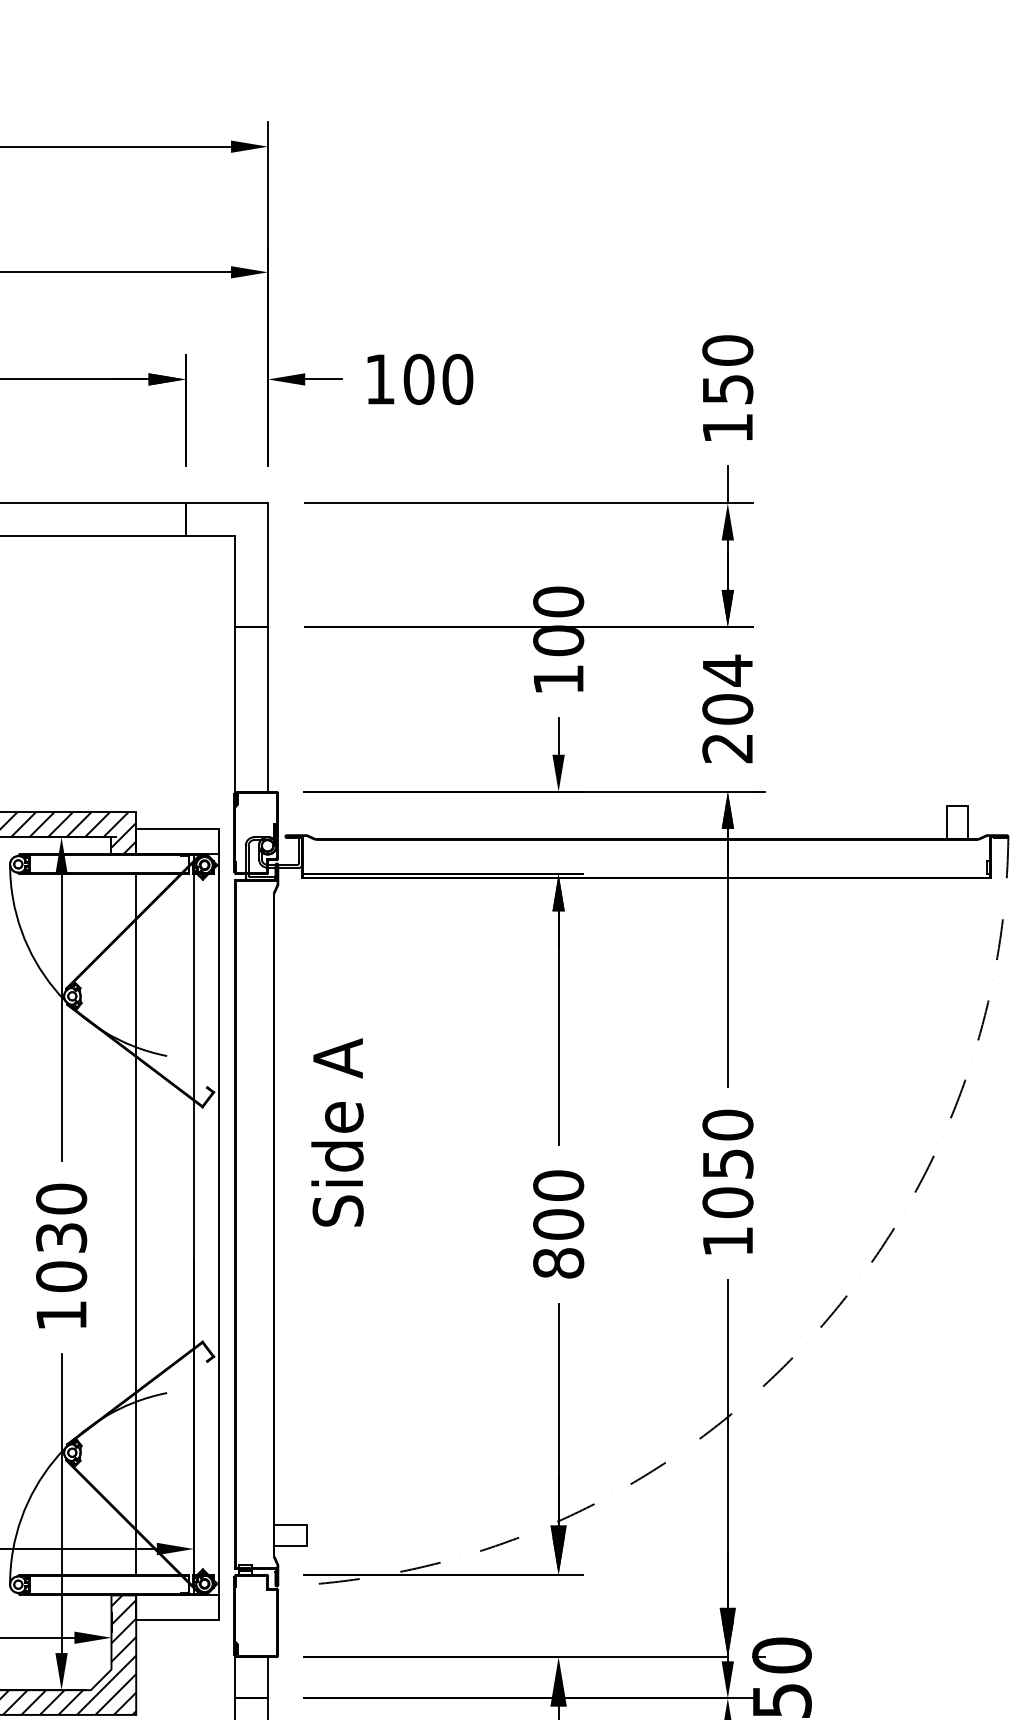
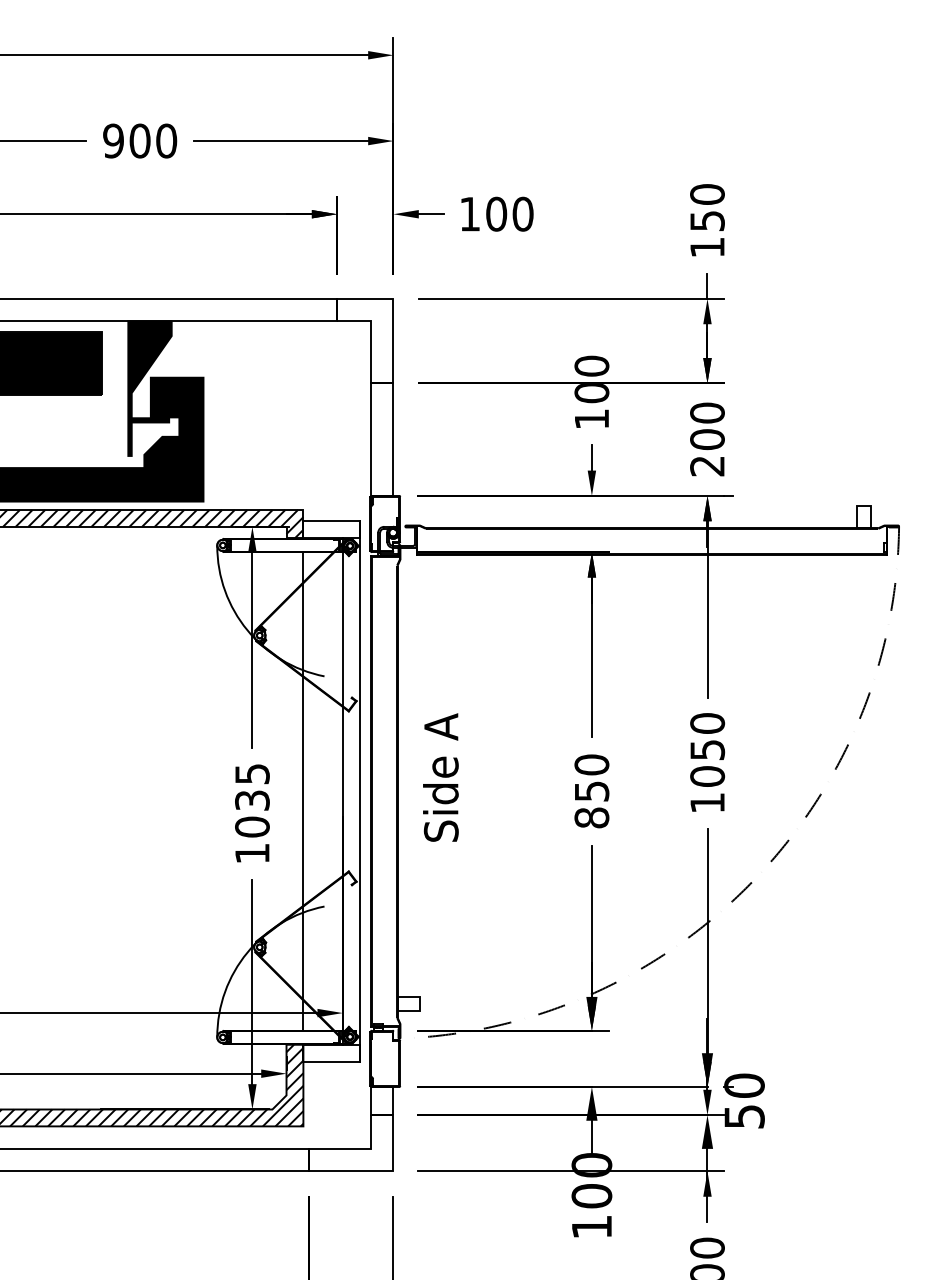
text: (727, 671) -> (707, 413), 204 -> 200
text: (336, 1132) -> (440, 777), moved
text: (61, 1198) -> (252, 773), 1030 -> 1035
text: (558, 1224) -> (591, 791), 800 -> 850

